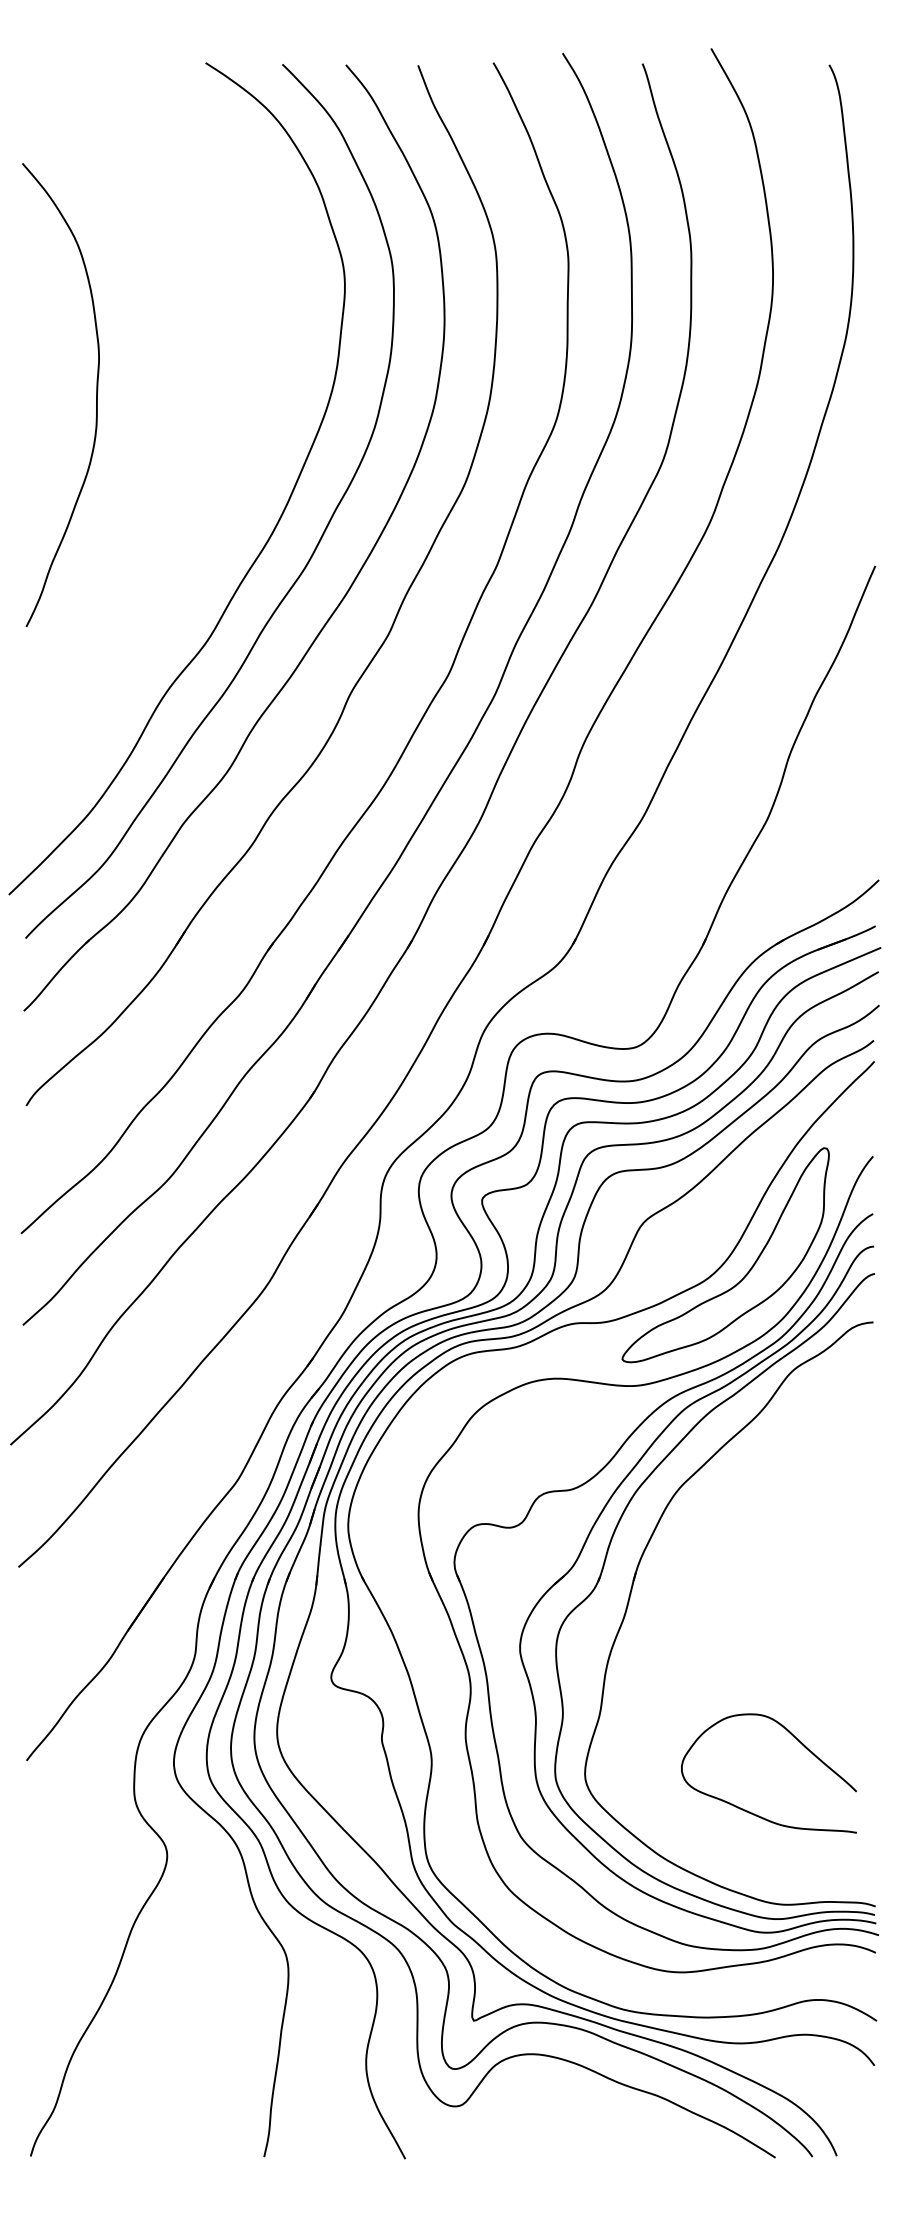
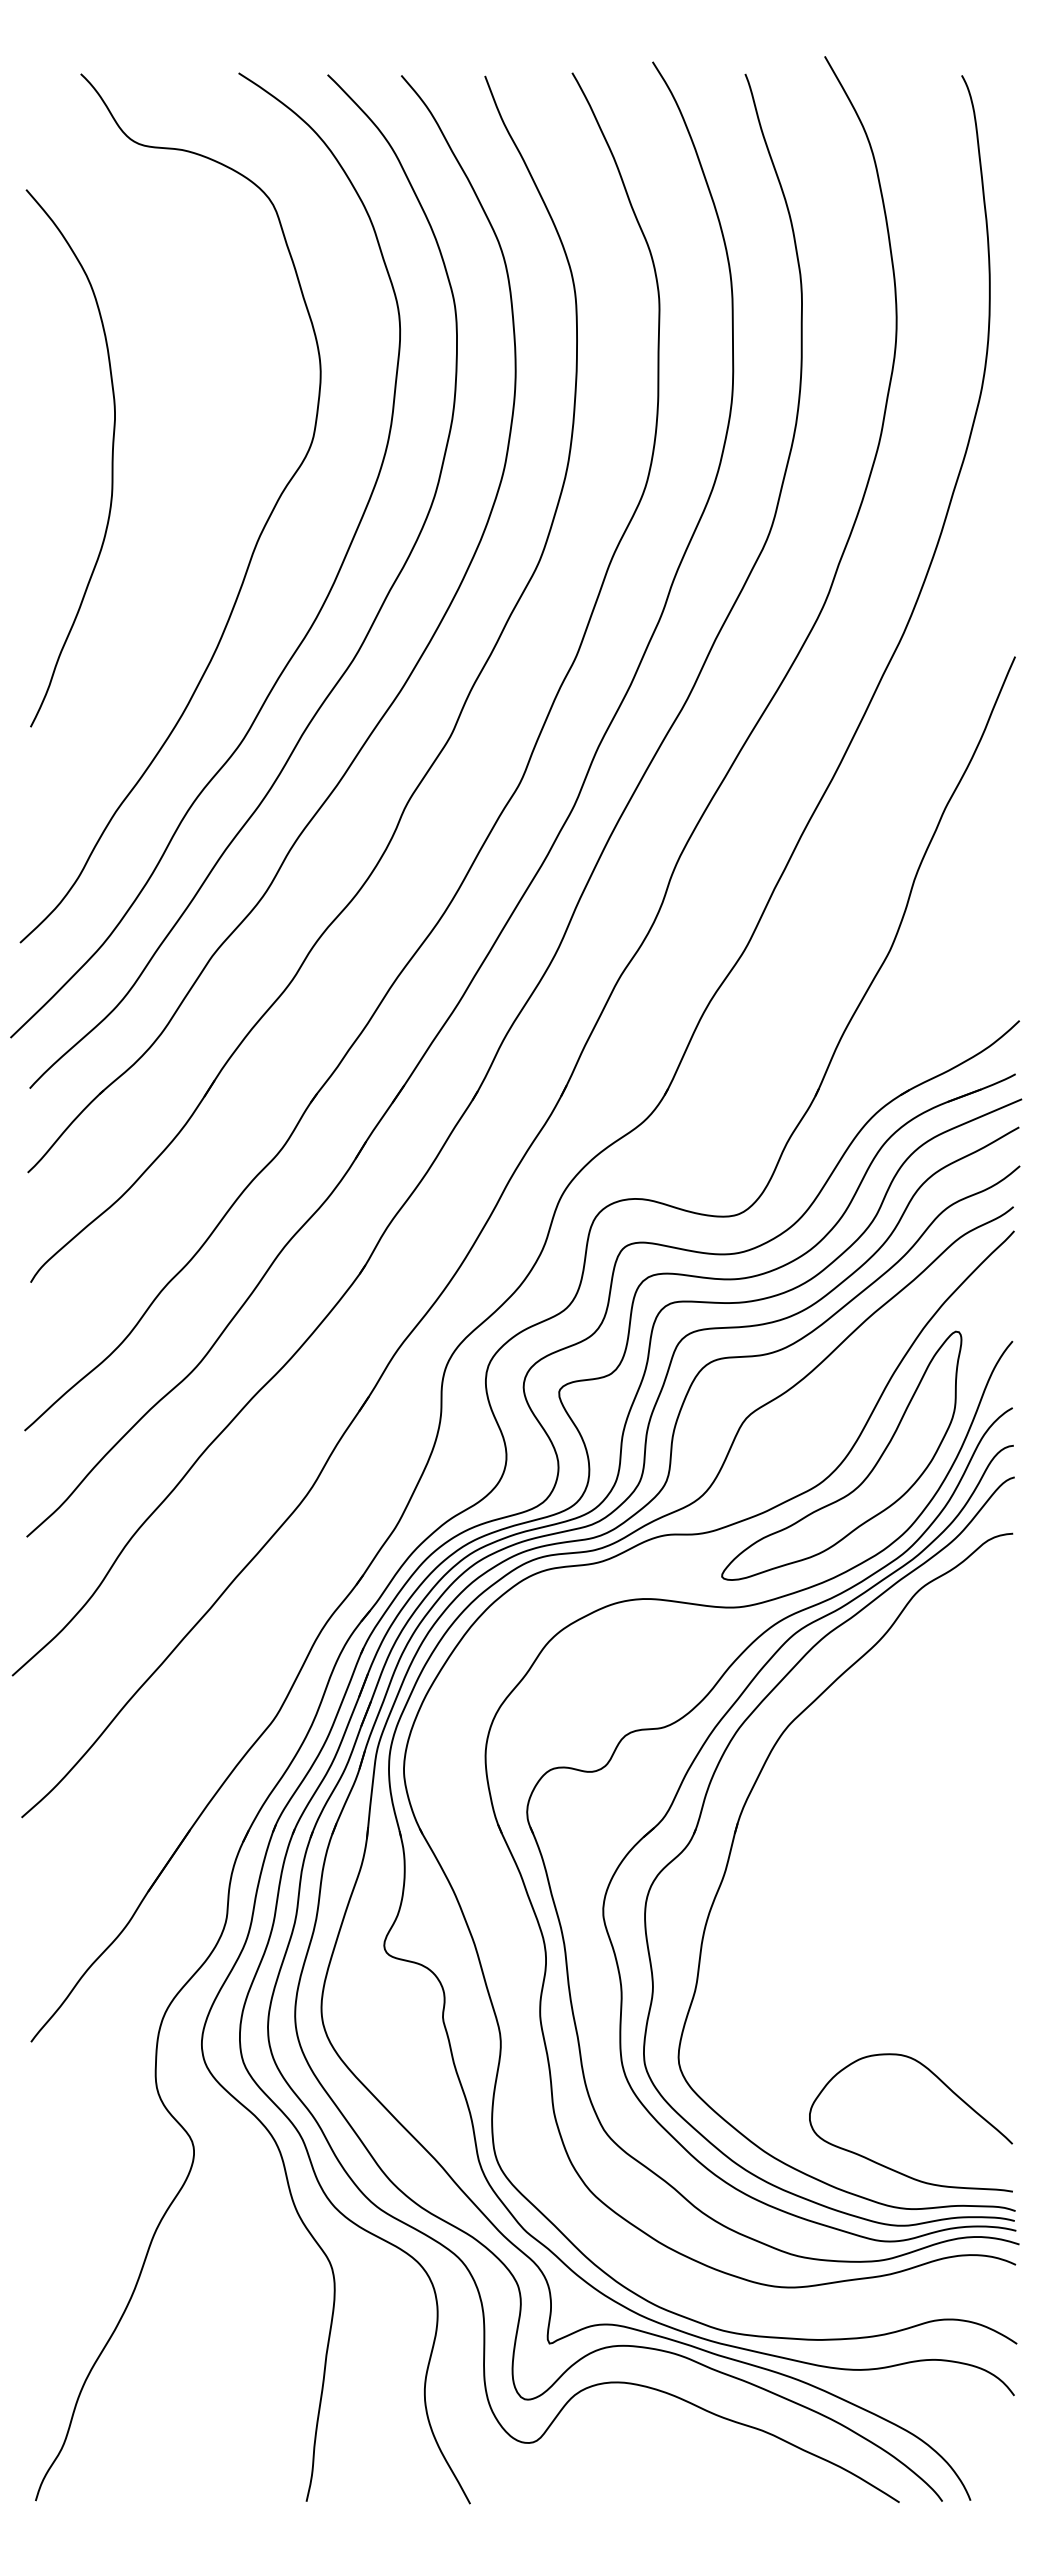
curve: (220, 468) -> (255, 543), added
curve: (753, 1812) -> (892, 2168), moved

